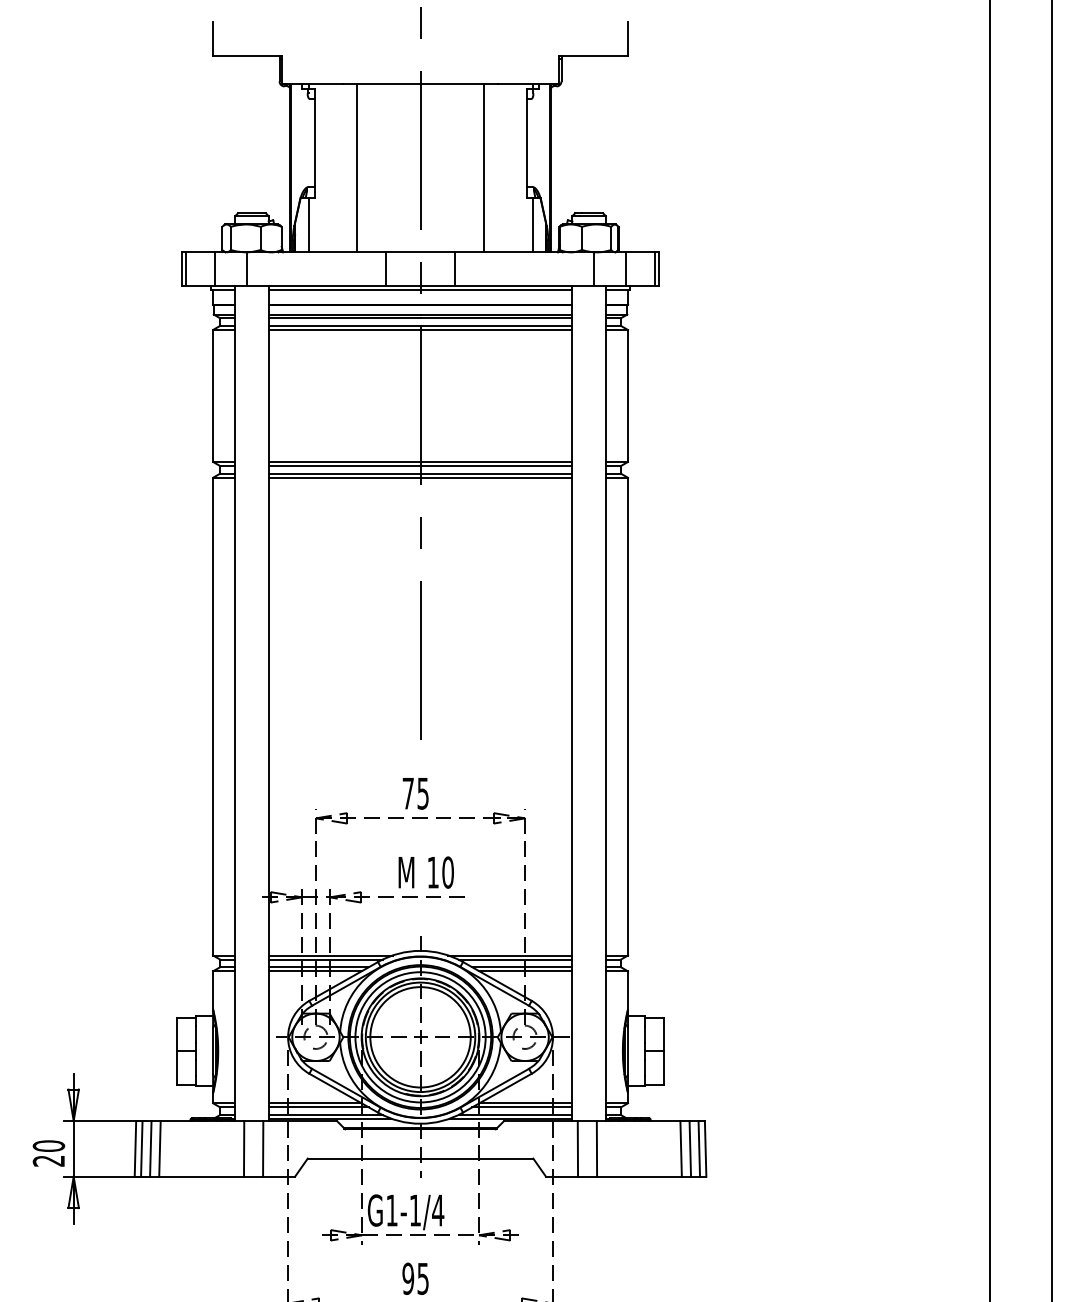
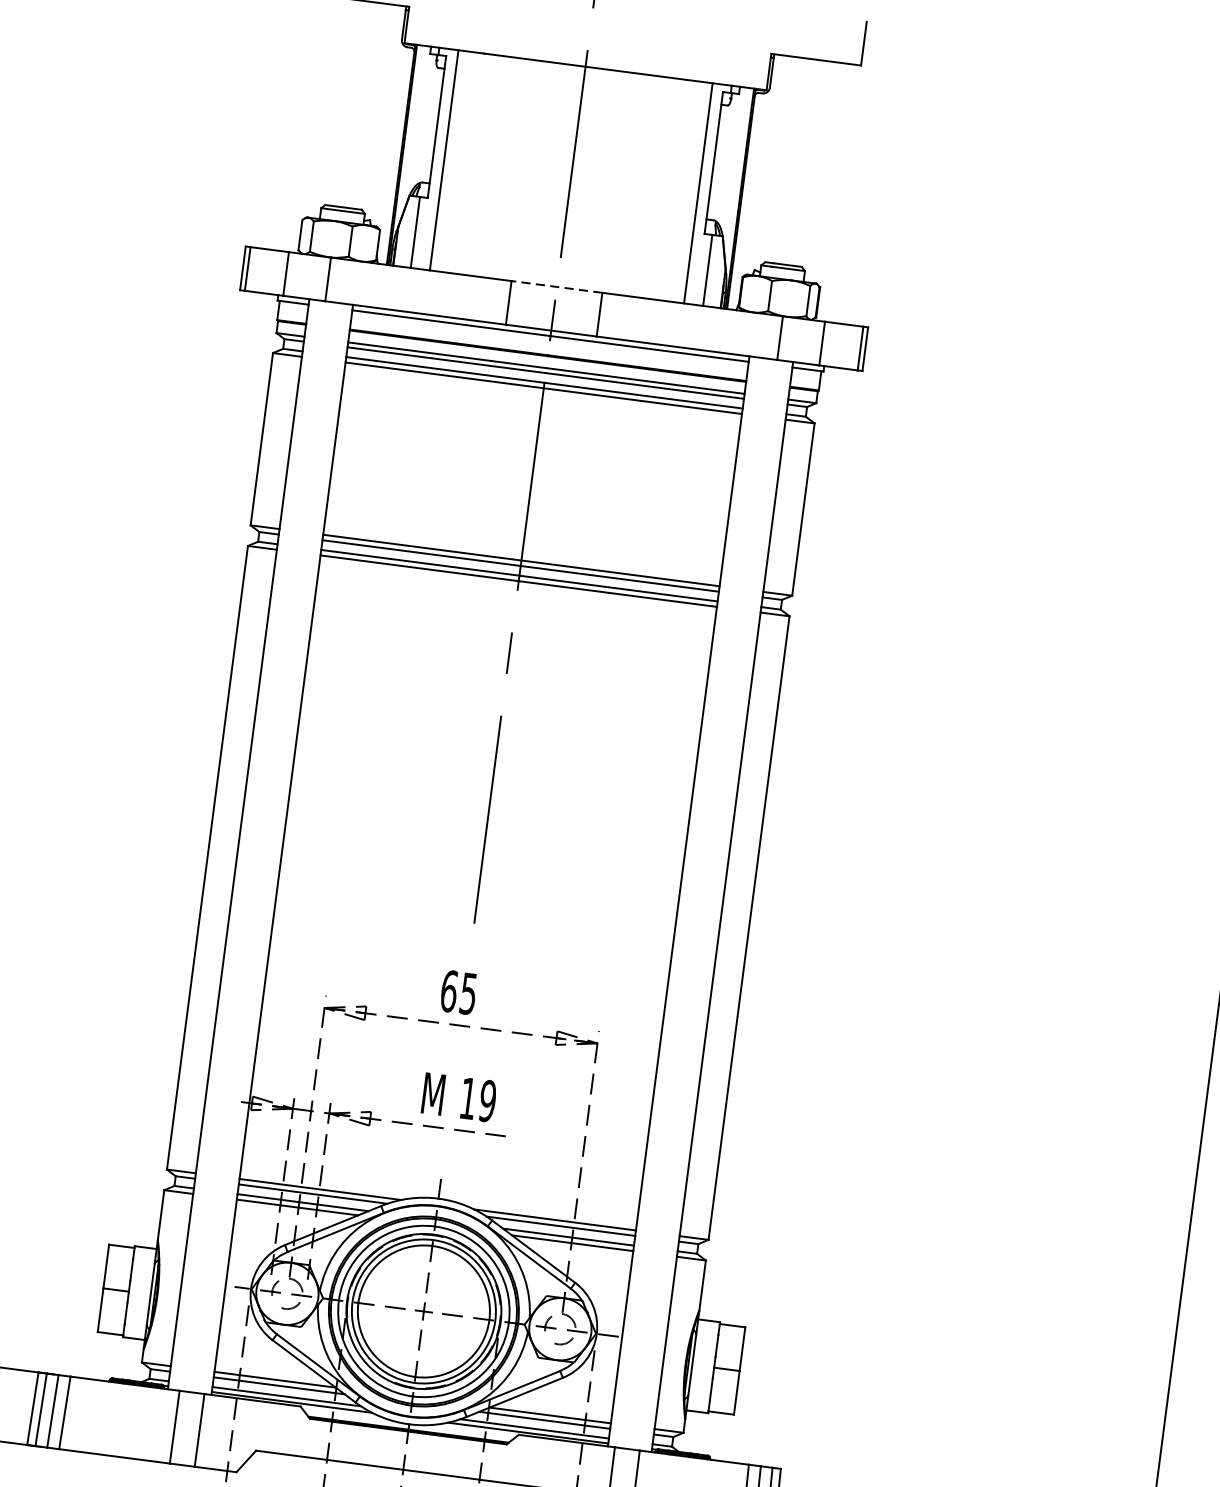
line: (357, 167) -> (444, 159), moved
line: (483, 167) -> (697, 192), moved
line: (420, 252) -> (556, 287), solid -> dashed
text: (408, 793) -> (449, 991), 75 -> 65
text: (447, 872) -> (487, 1100), 10 -> 19

